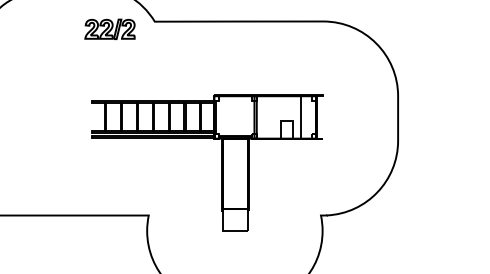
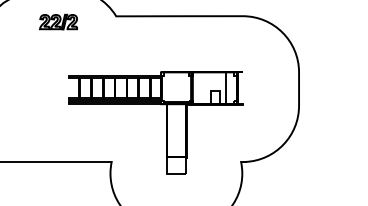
part: (109, 28) -> (58, 21), moved

